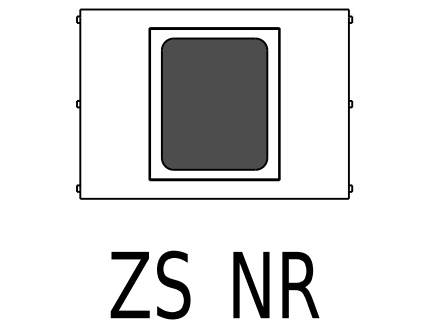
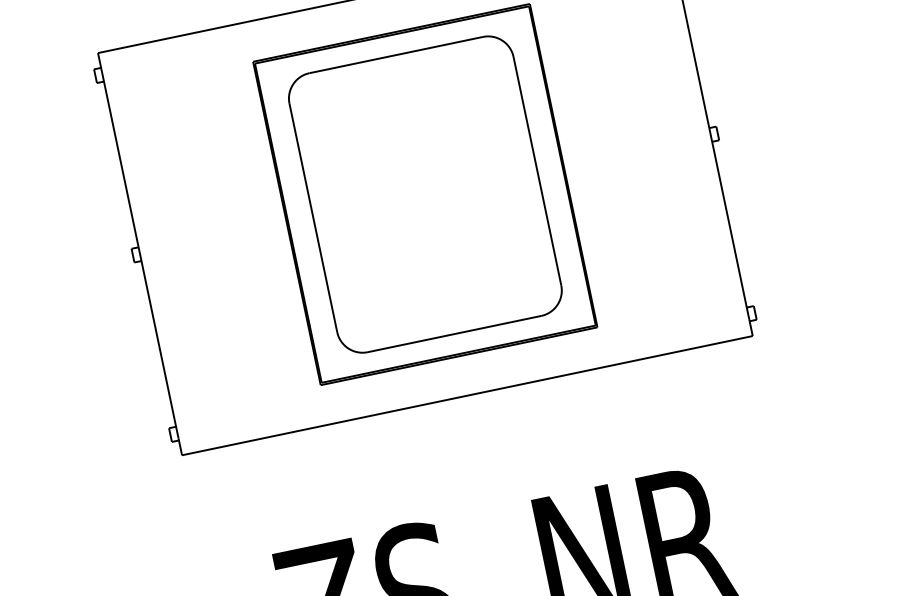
fill: (214, 103) -> (424, 193), removed

